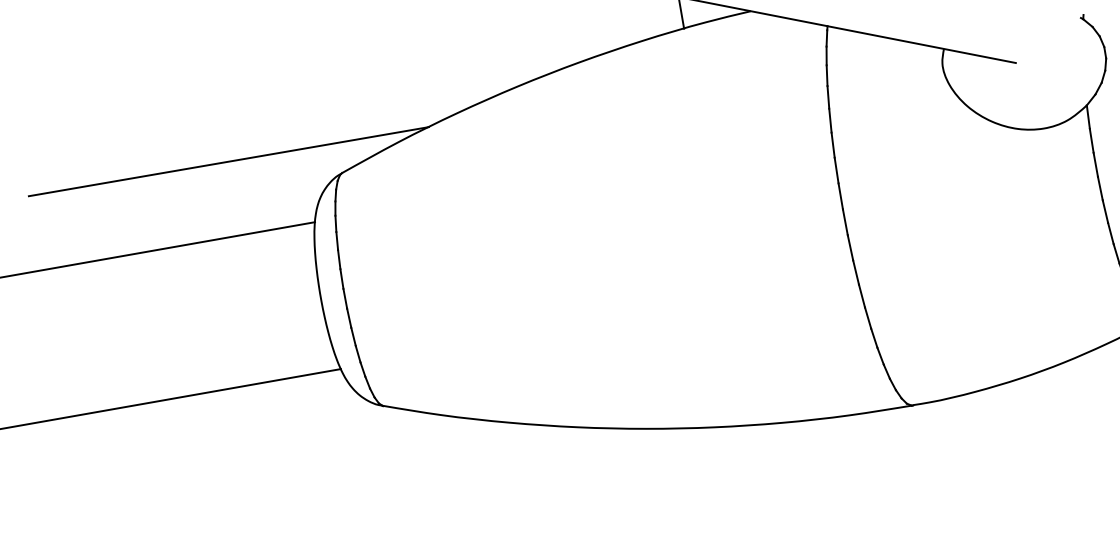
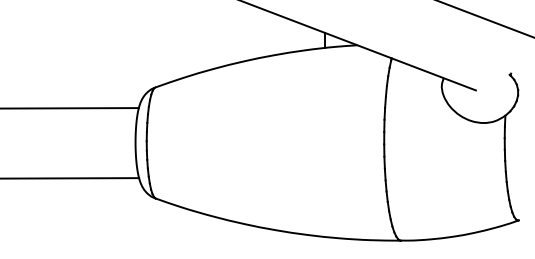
line: (228, 162) -> (103, 73), removed

